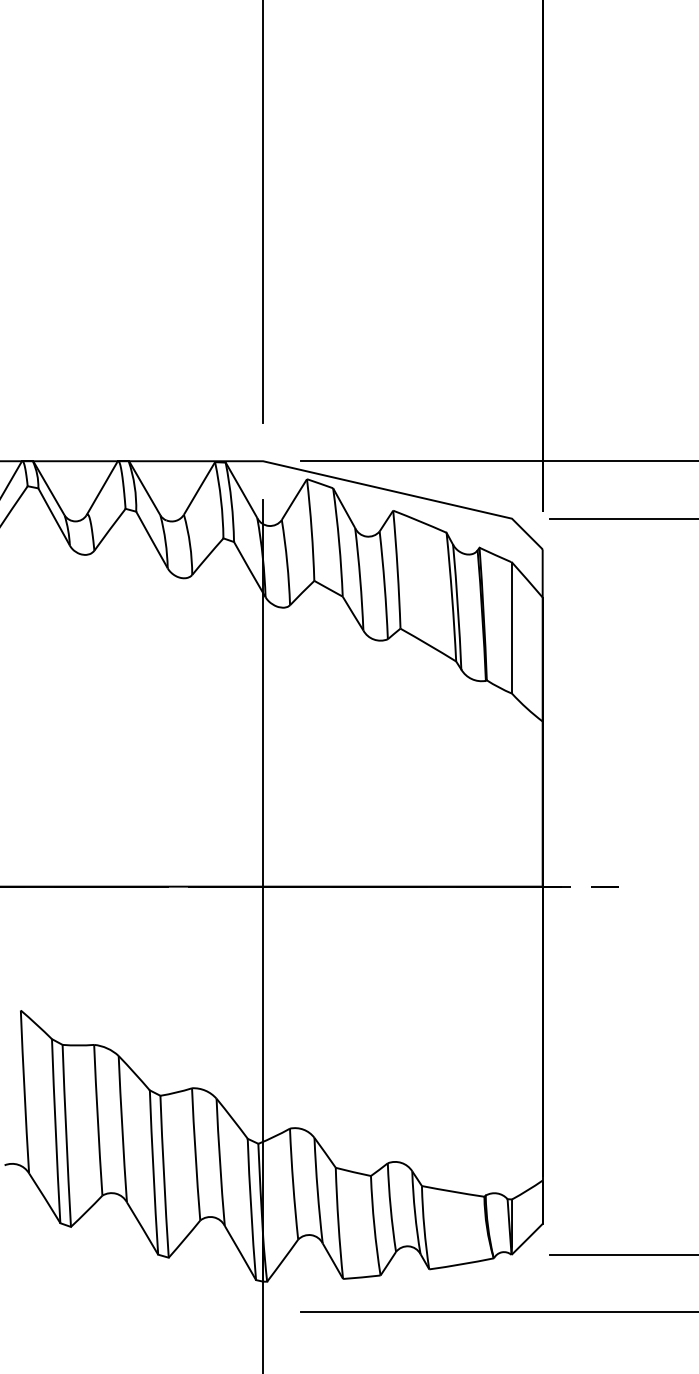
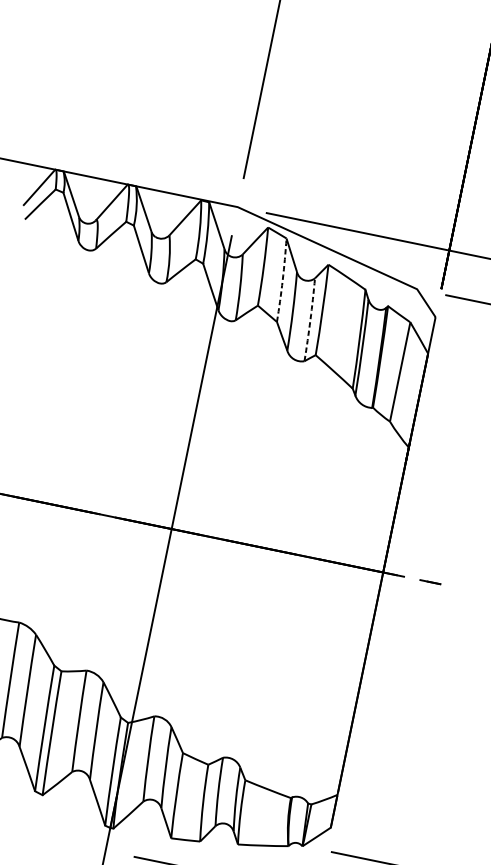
arc: (339, 542) -> (282, 280), solid -> dashed
arc: (384, 585) -> (310, 320), solid -> dashed

